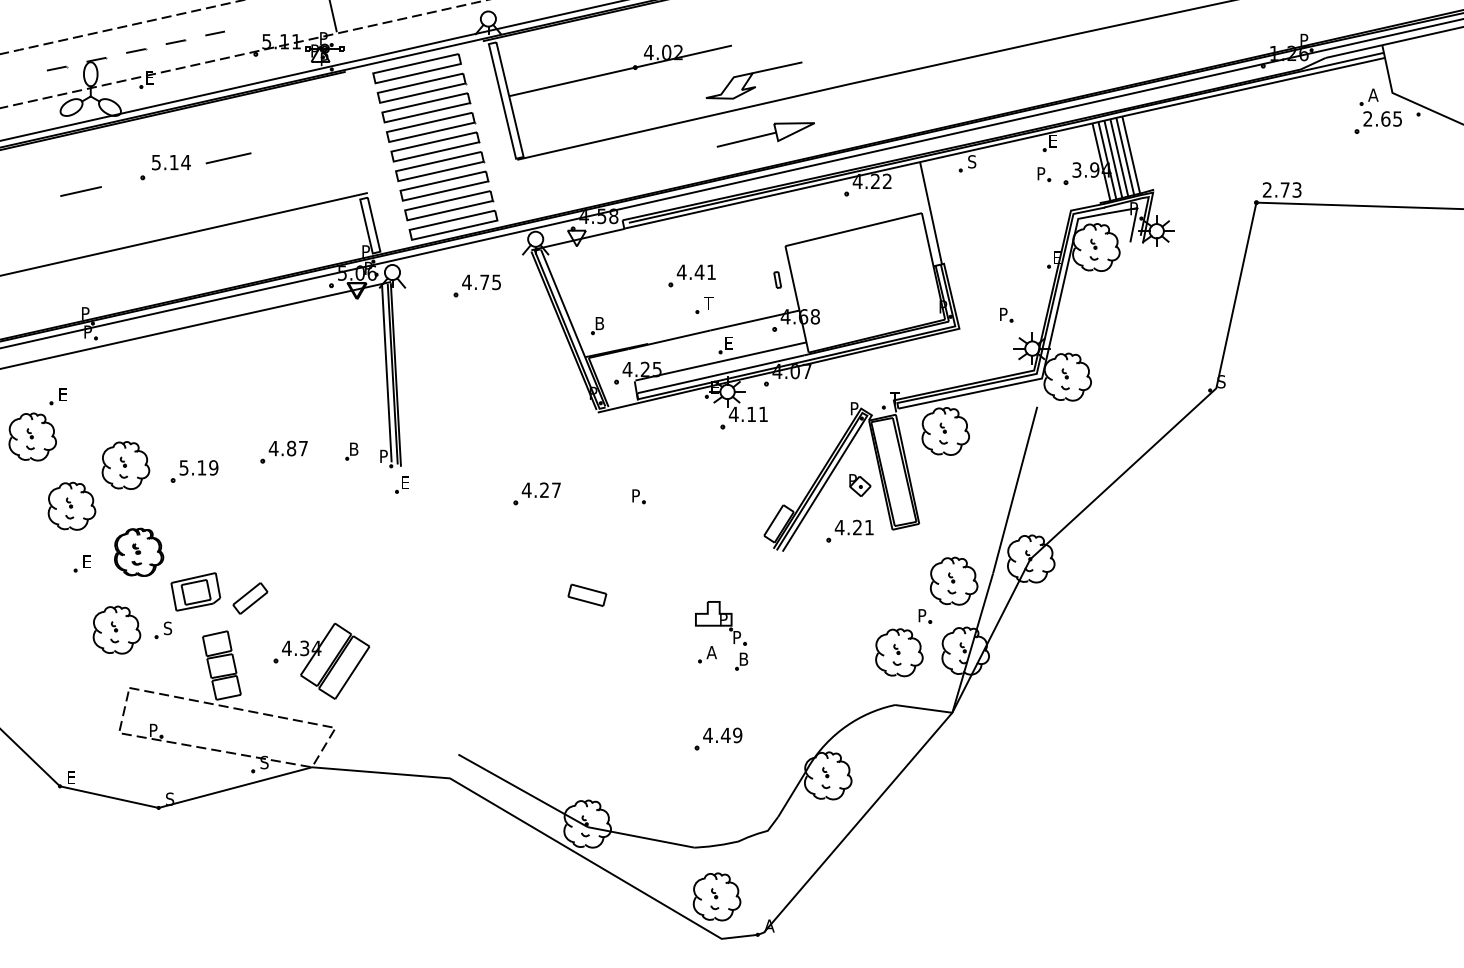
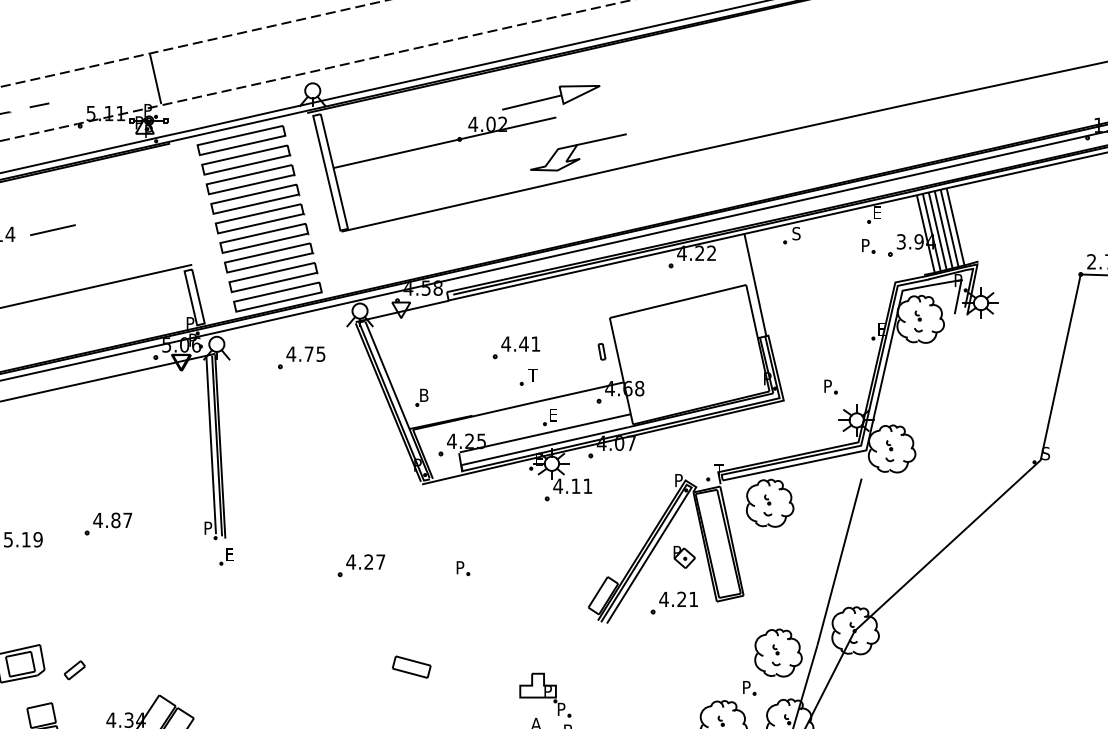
part: (765, 134) -> (550, 97), moved
part: (351, 451) -> (175, 523), removed
part: (250, 598) -> (74, 670), size x0.6

